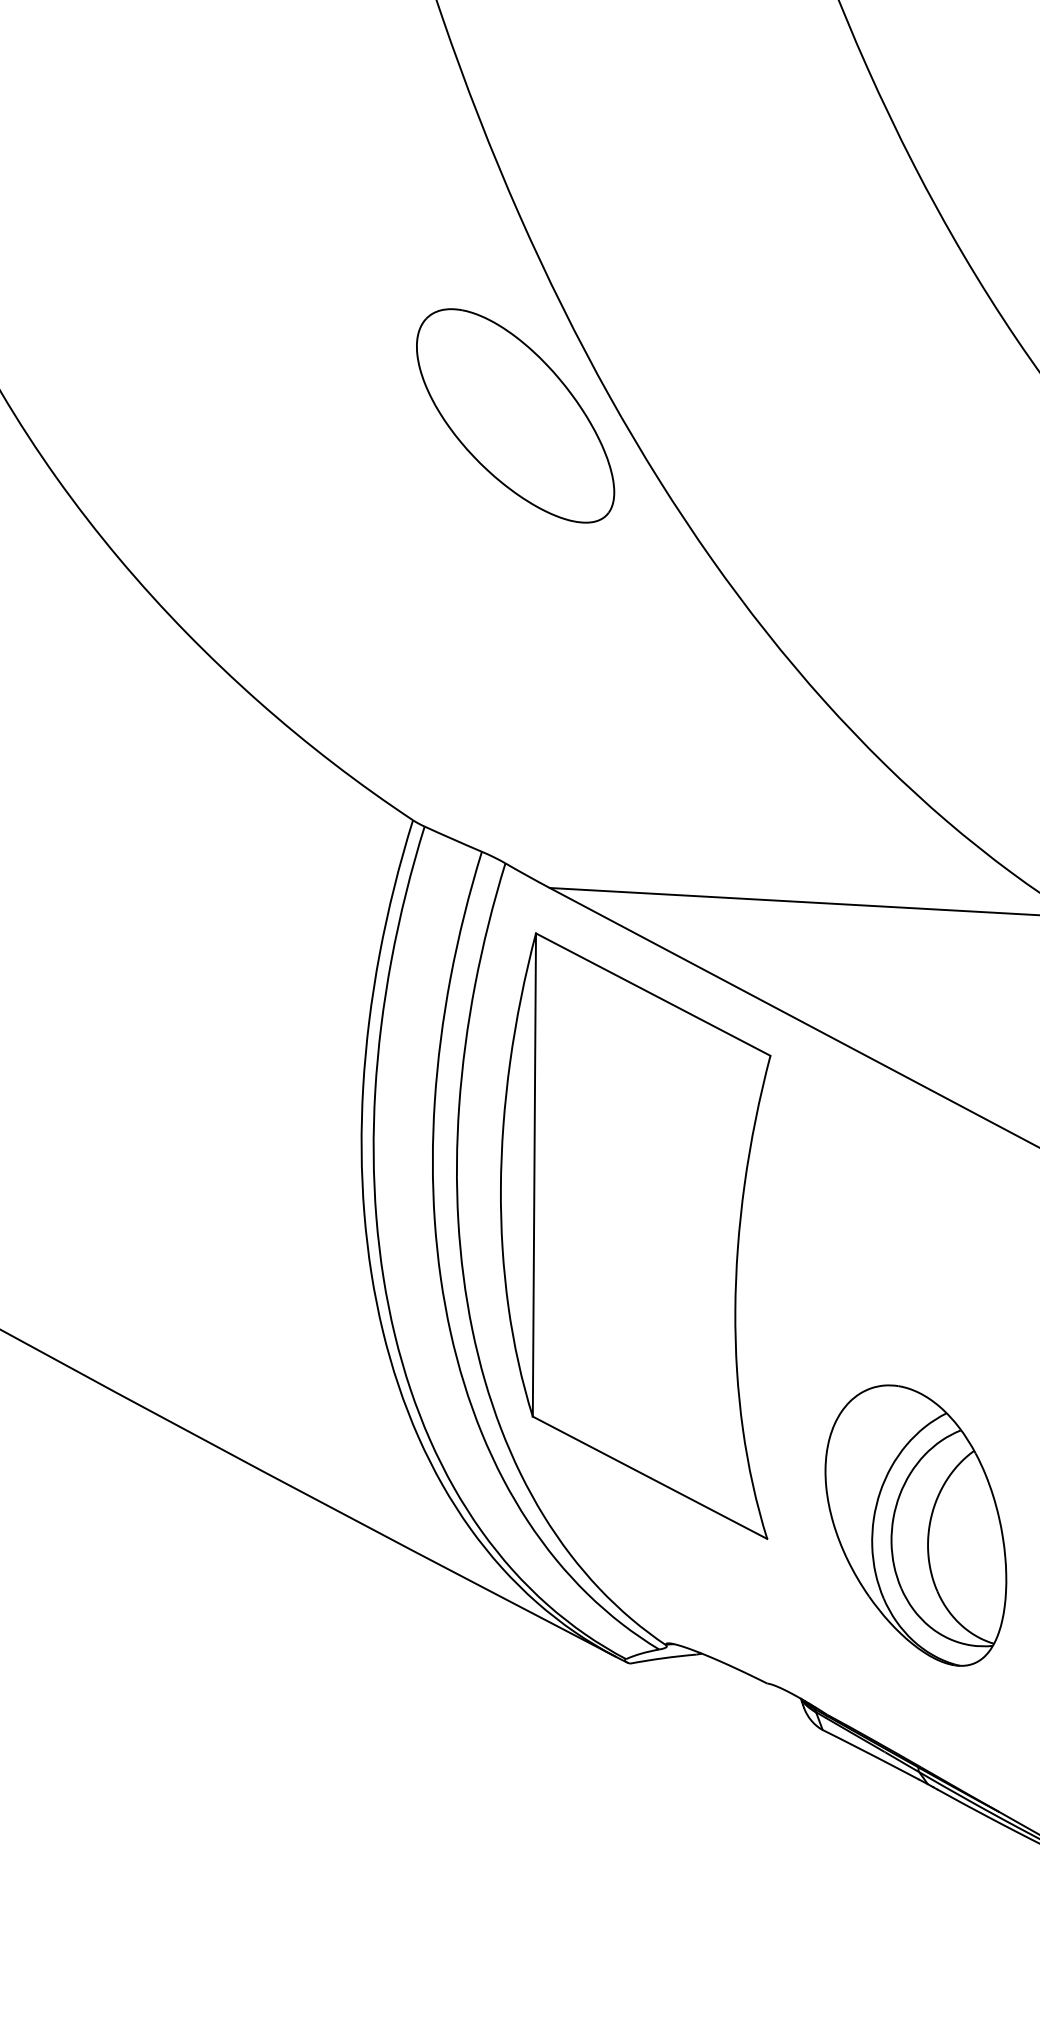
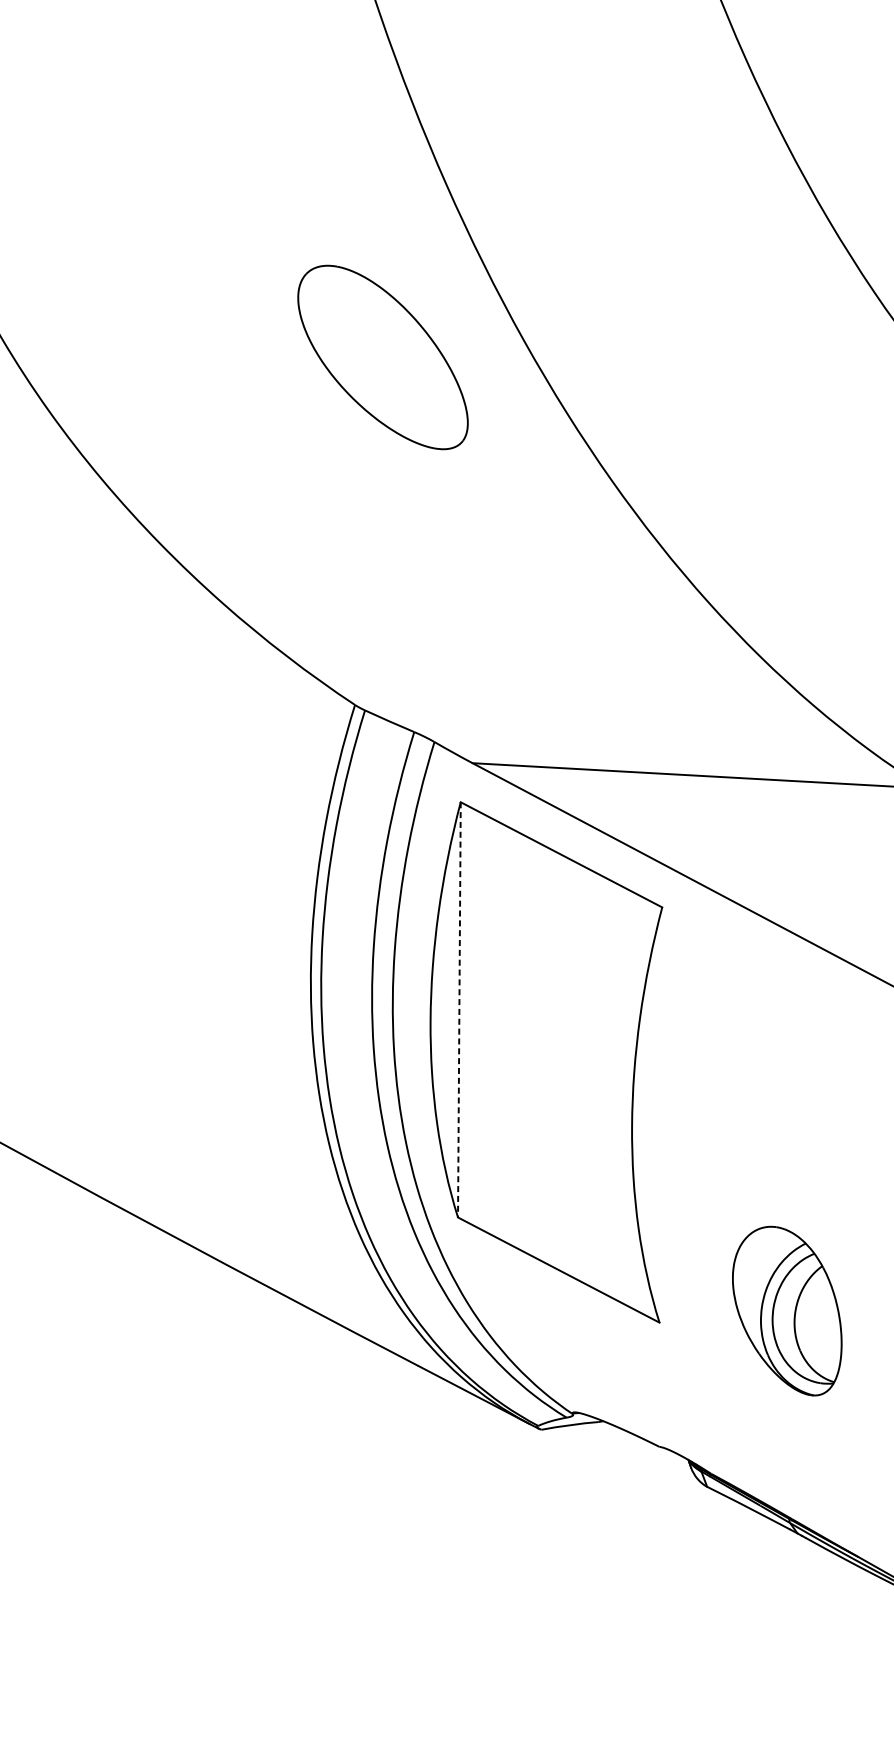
part: (515, 415) -> (382, 357), moved
line: (534, 1175) -> (459, 1010), solid -> dashed
part: (915, 1525) -> (786, 1311), size x0.7

